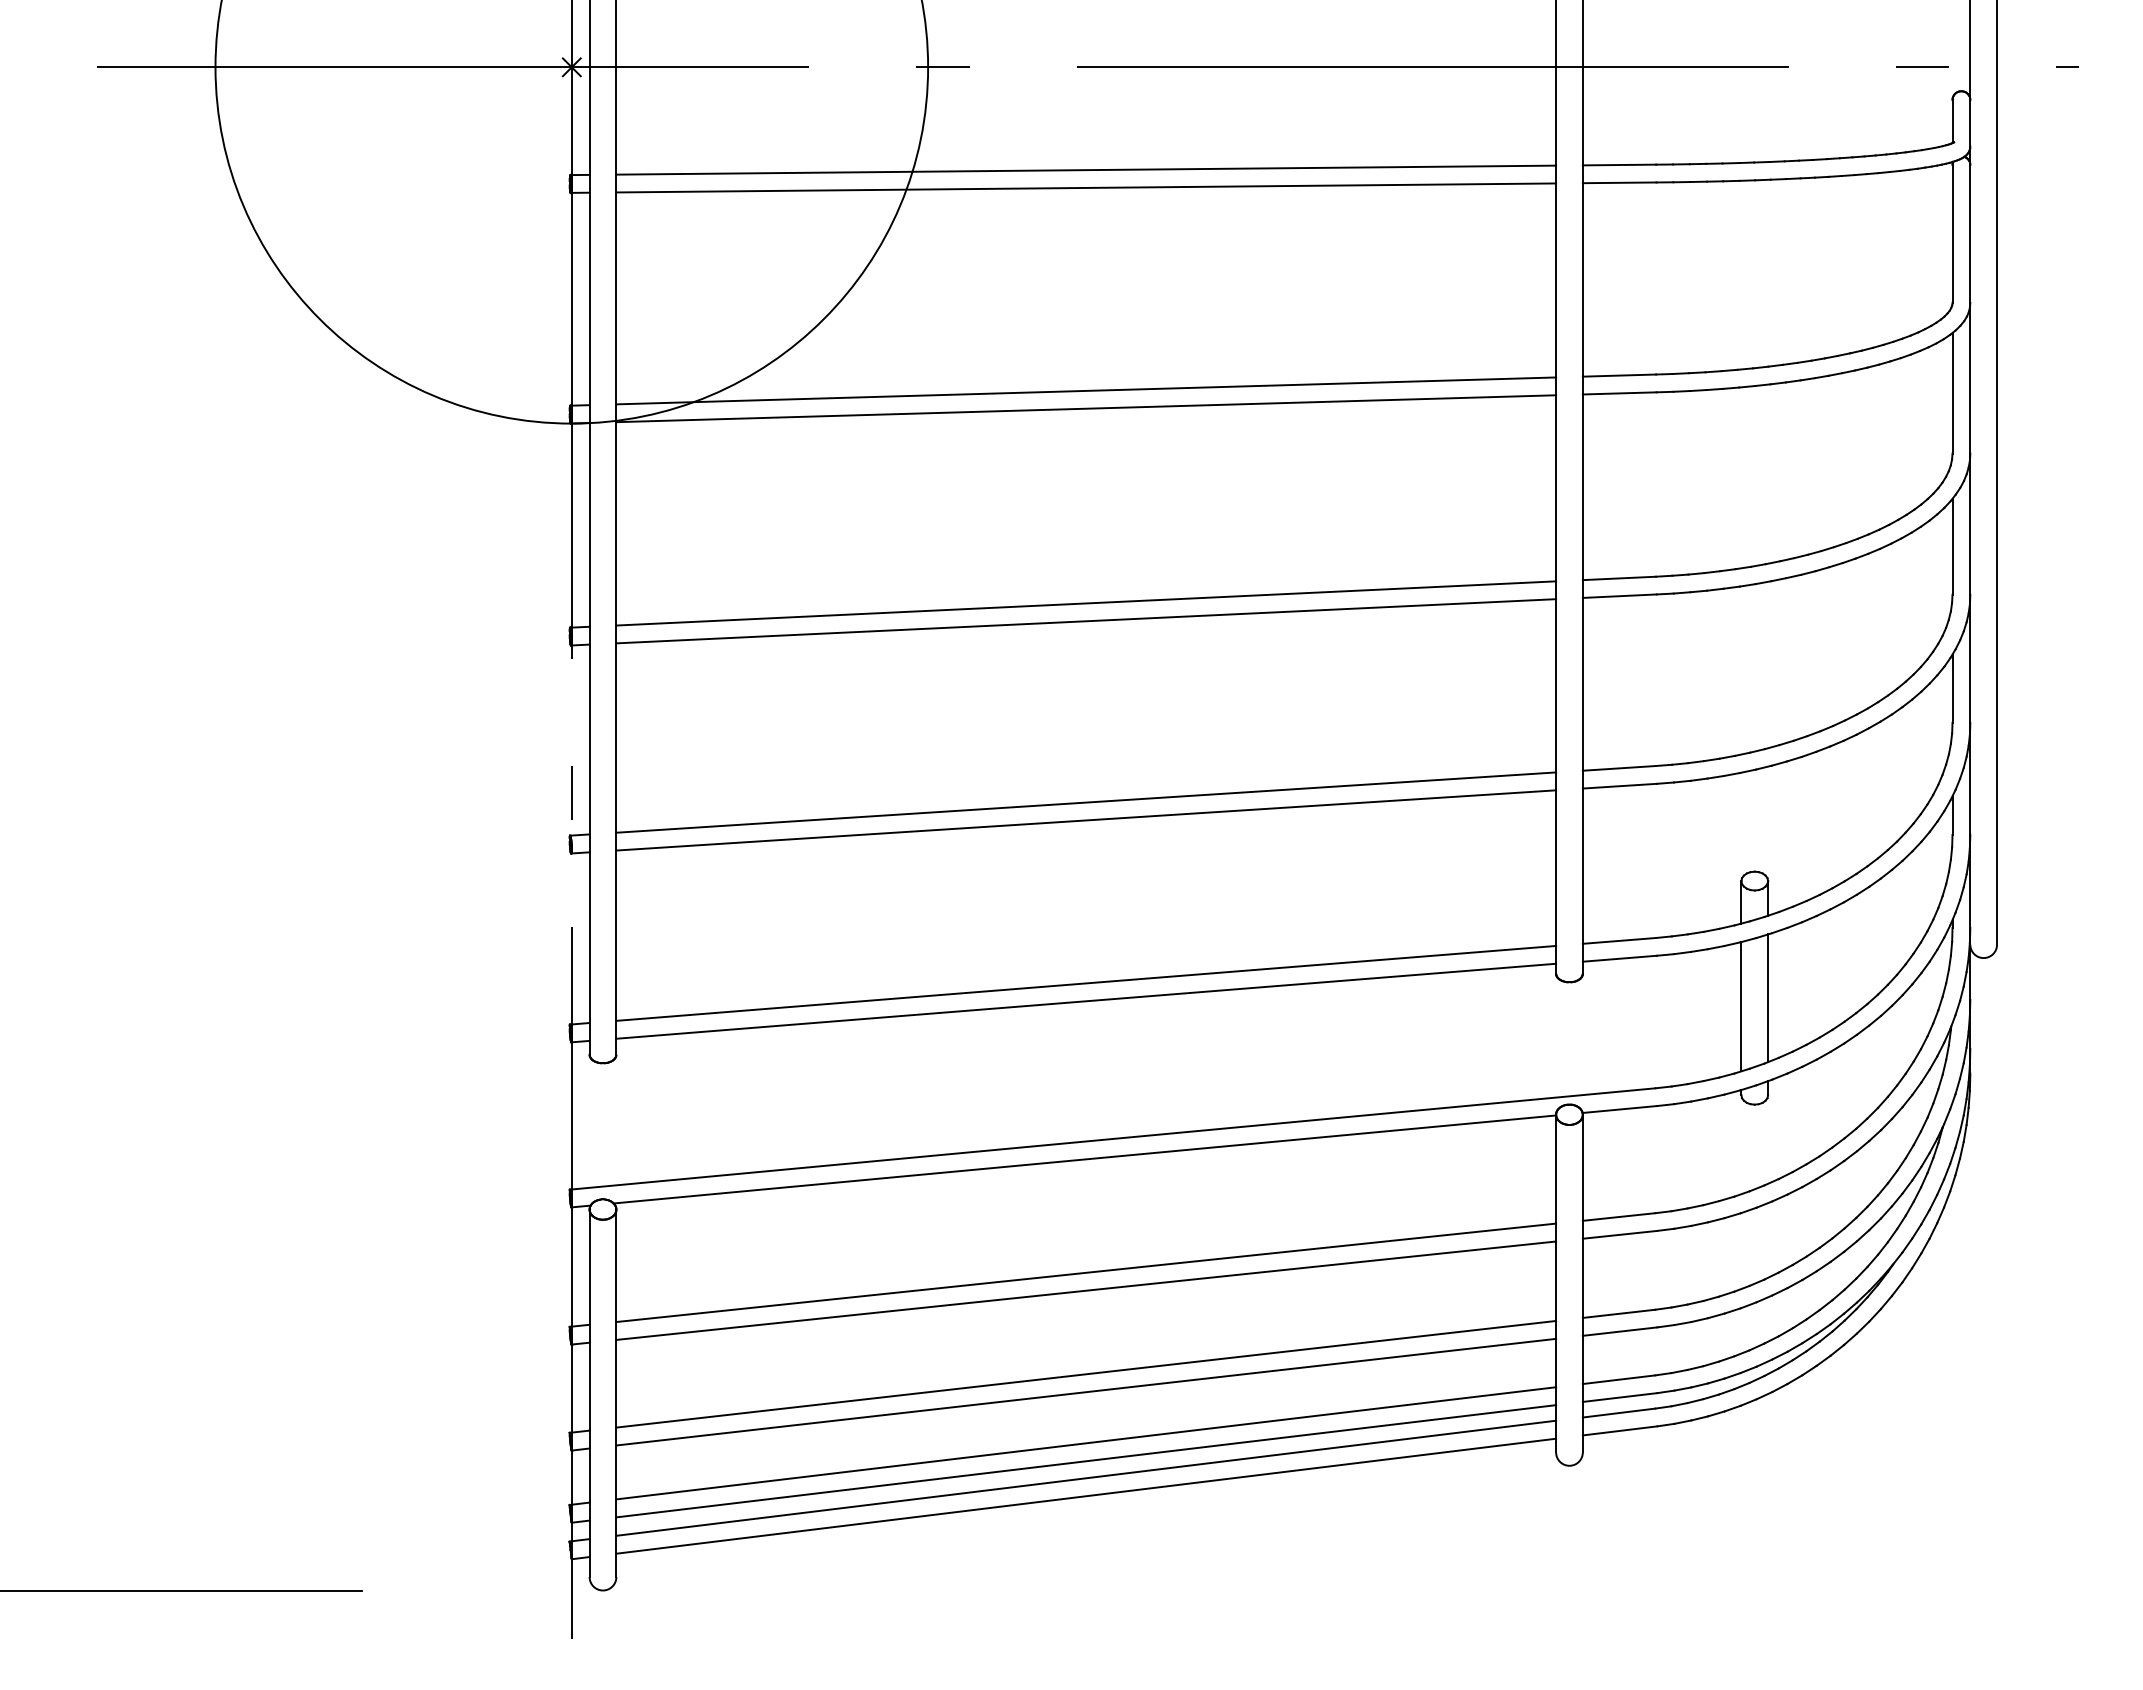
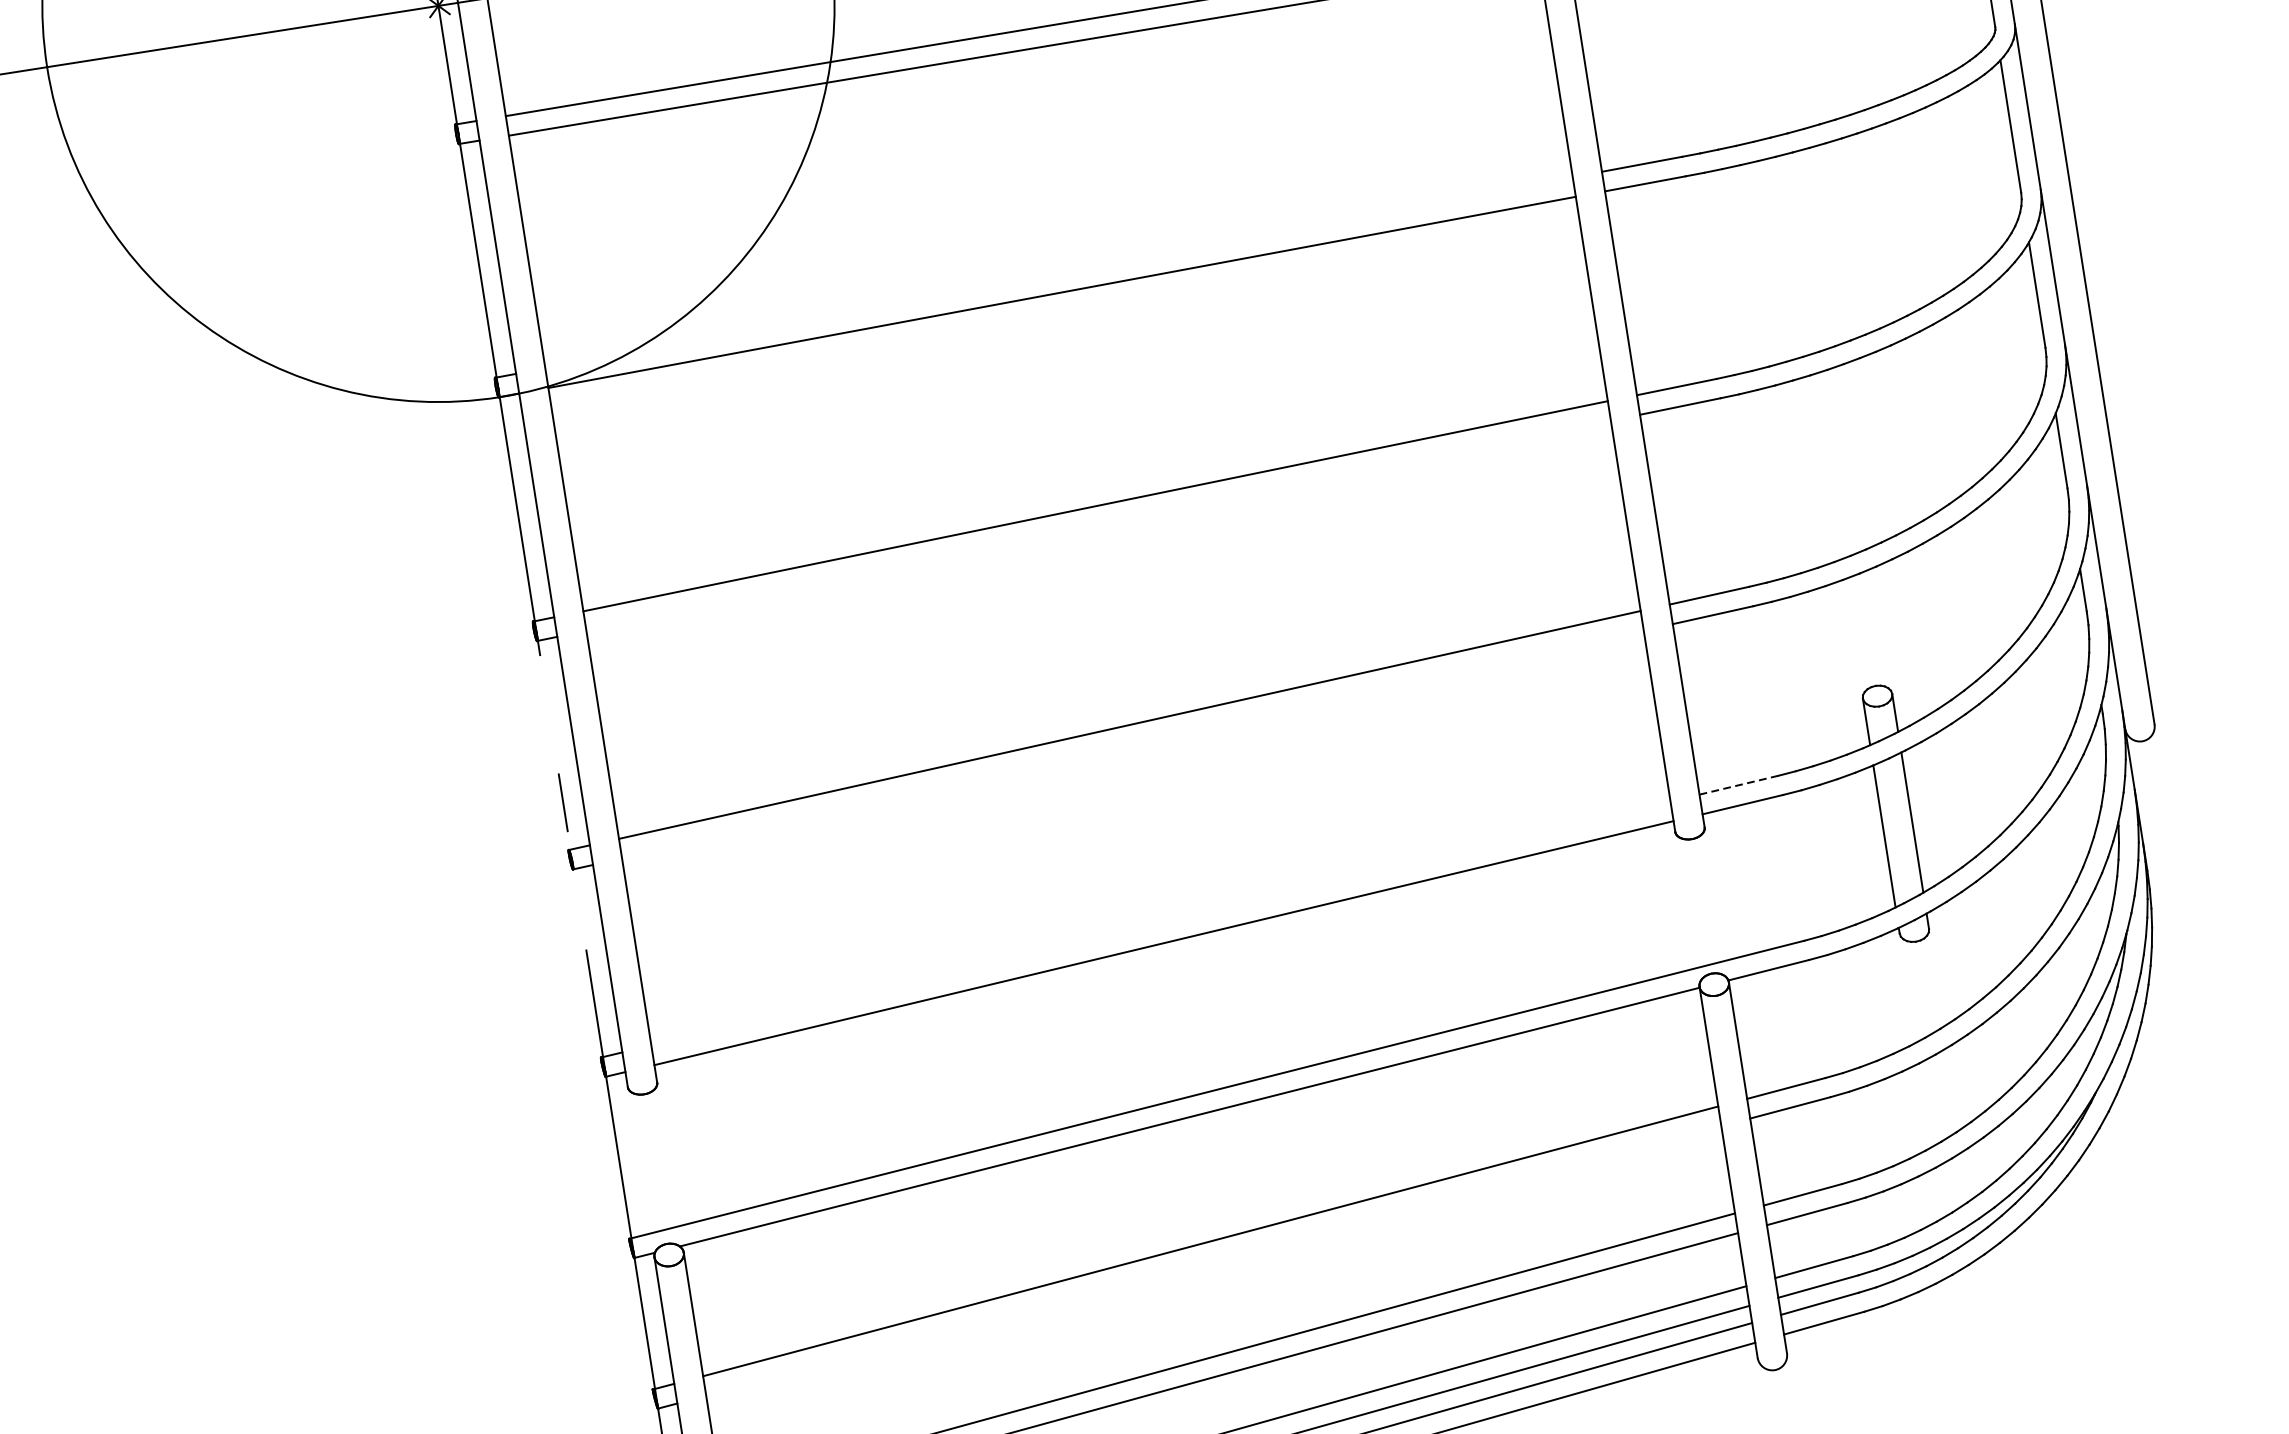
line: (1086, 390) -> (1059, 272), removed
line: (1086, 621) -> (1099, 526), removed
line: (1086, 820) -> (1133, 744), removed
line: (1619, 940) -> (1739, 784), solid -> dashed
line: (1086, 982) -> (1161, 922), removed
line: (1086, 1290) -> (1214, 1260), removed

